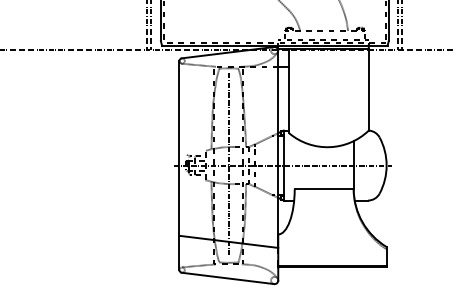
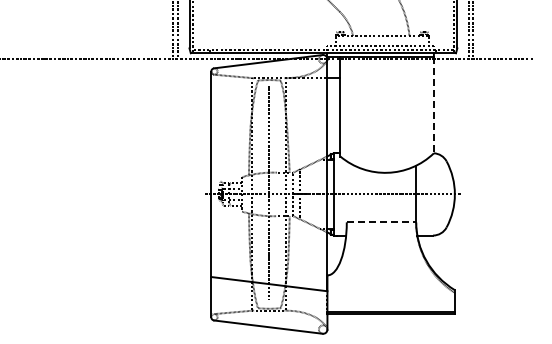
line: (368, 89) -> (433, 105), solid -> dashed
line: (324, 189) -> (381, 222), solid -> dashed

